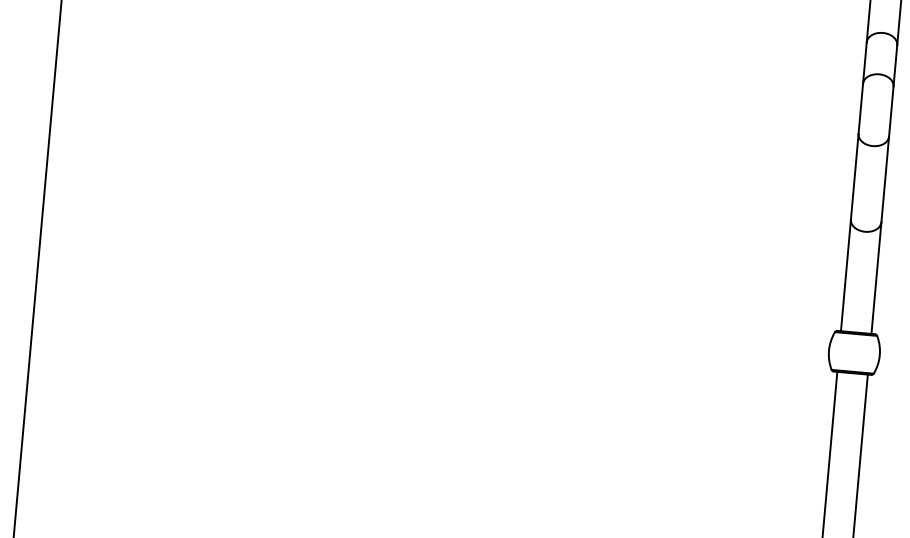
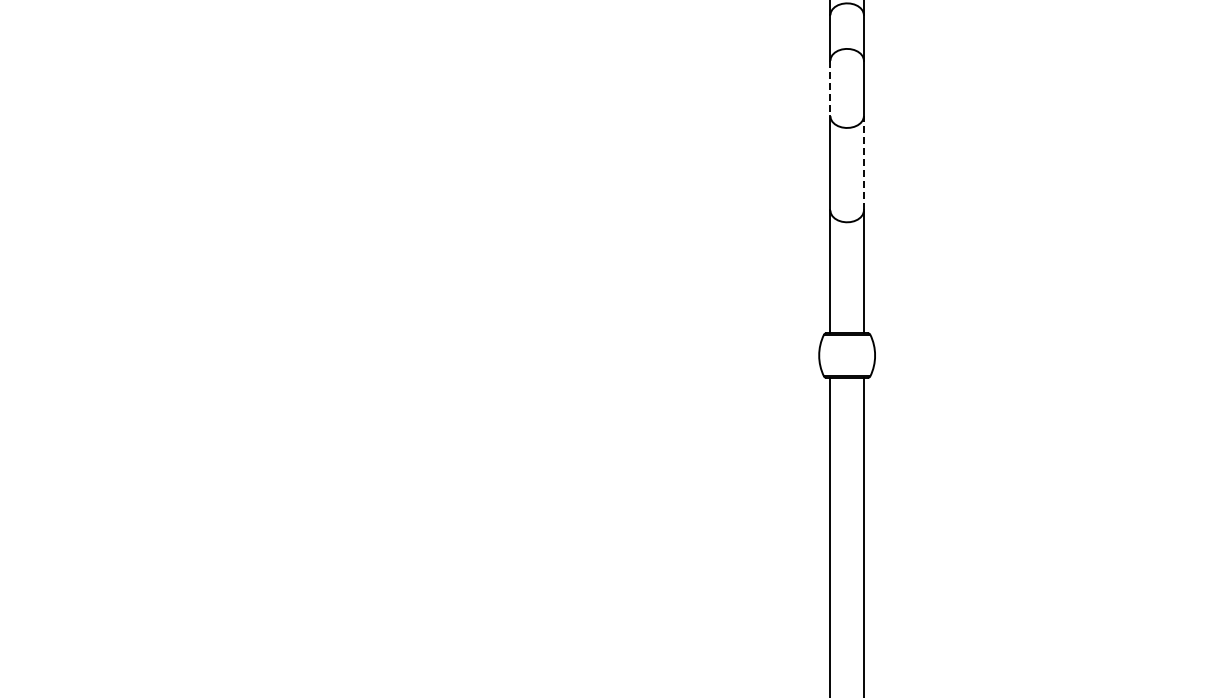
line: (860, 108) -> (830, 88), solid -> dashed
line: (884, 178) -> (863, 162), solid -> dashed

